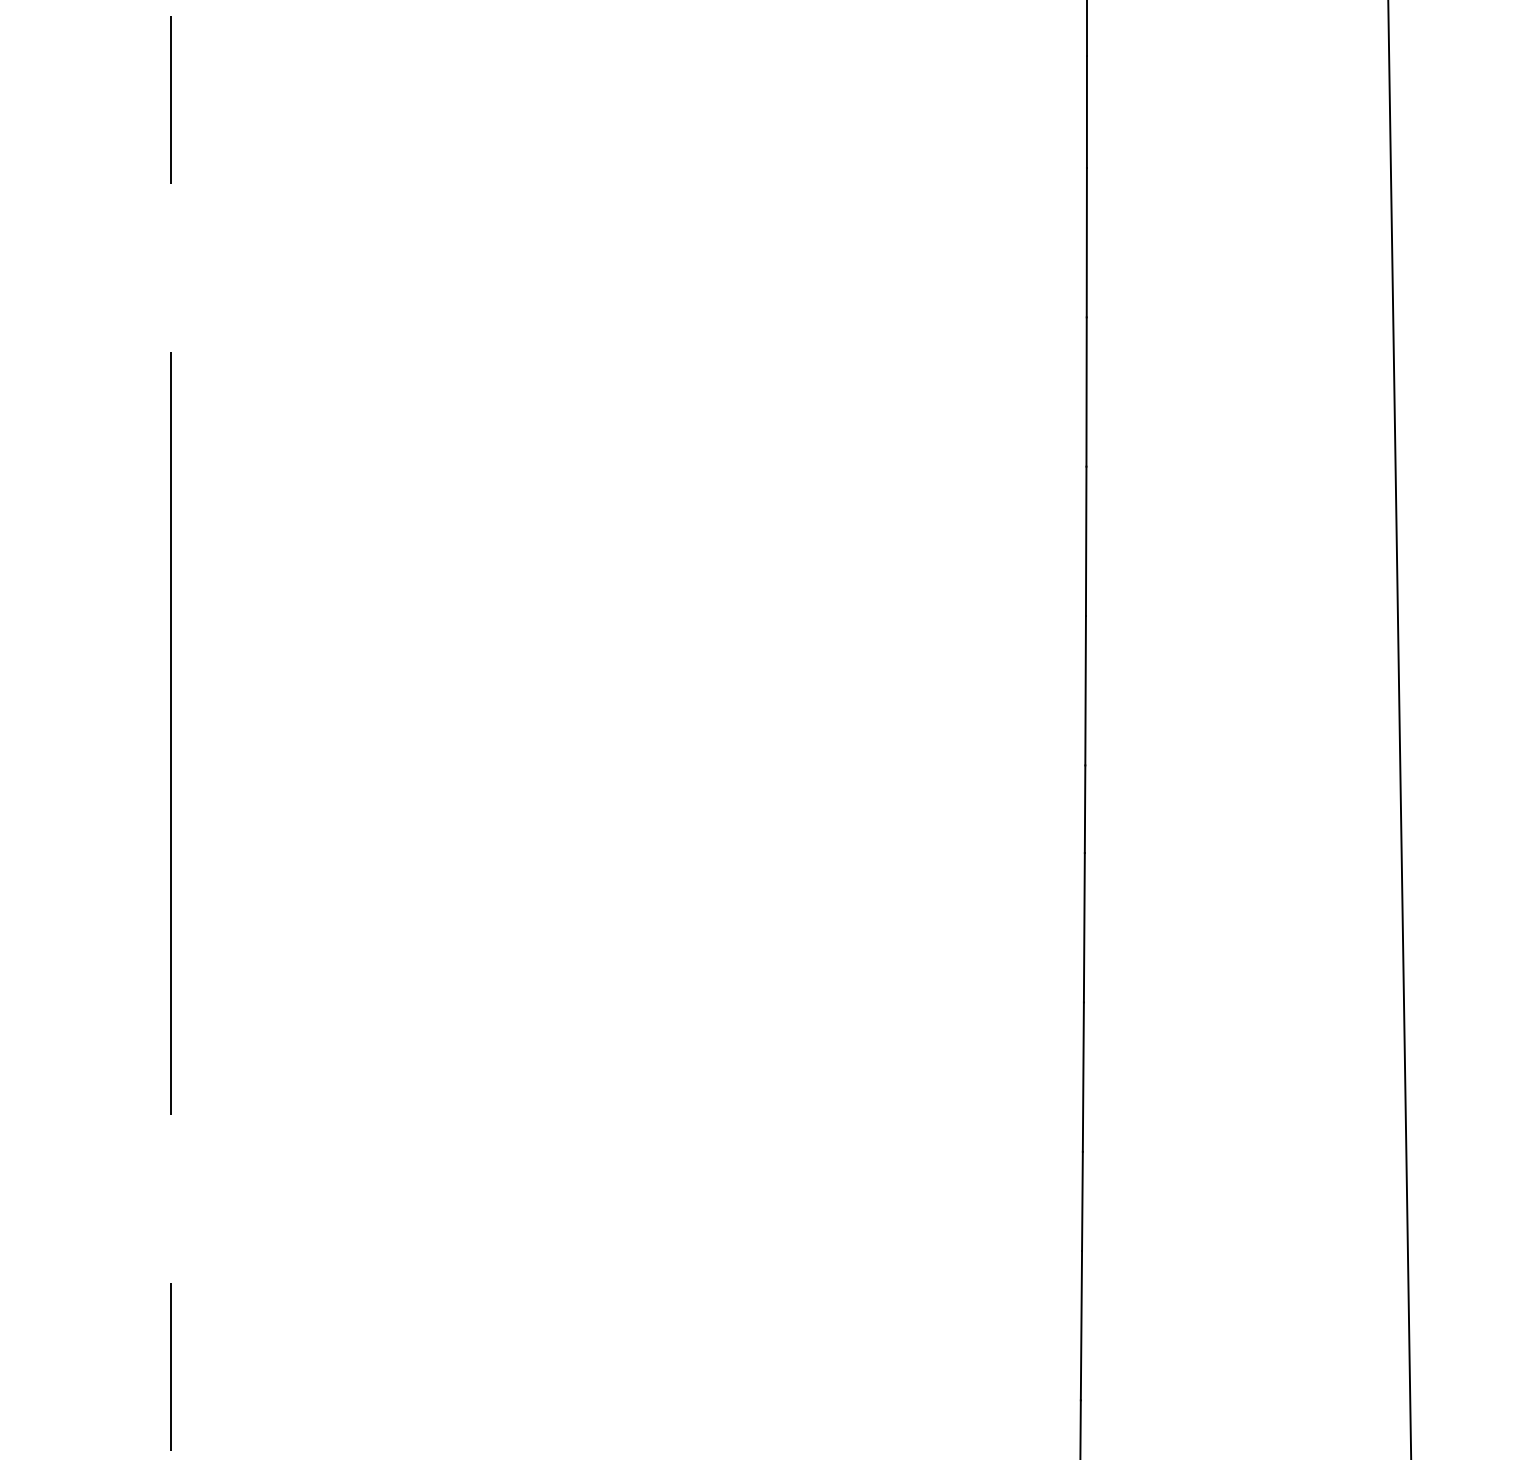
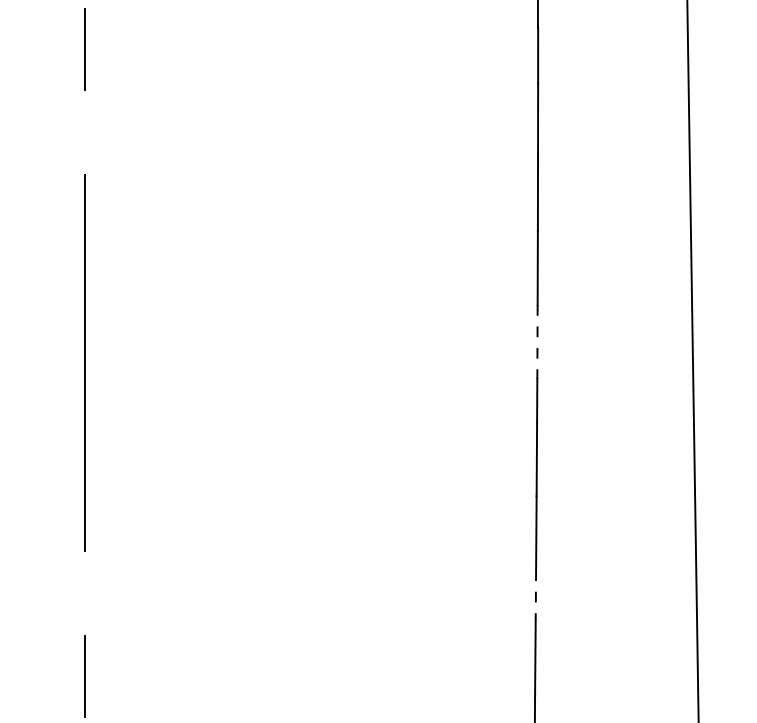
line: (1085, 691) -> (537, 342), solid -> dashed
line: (1081, 1200) -> (535, 594), solid -> dashed

